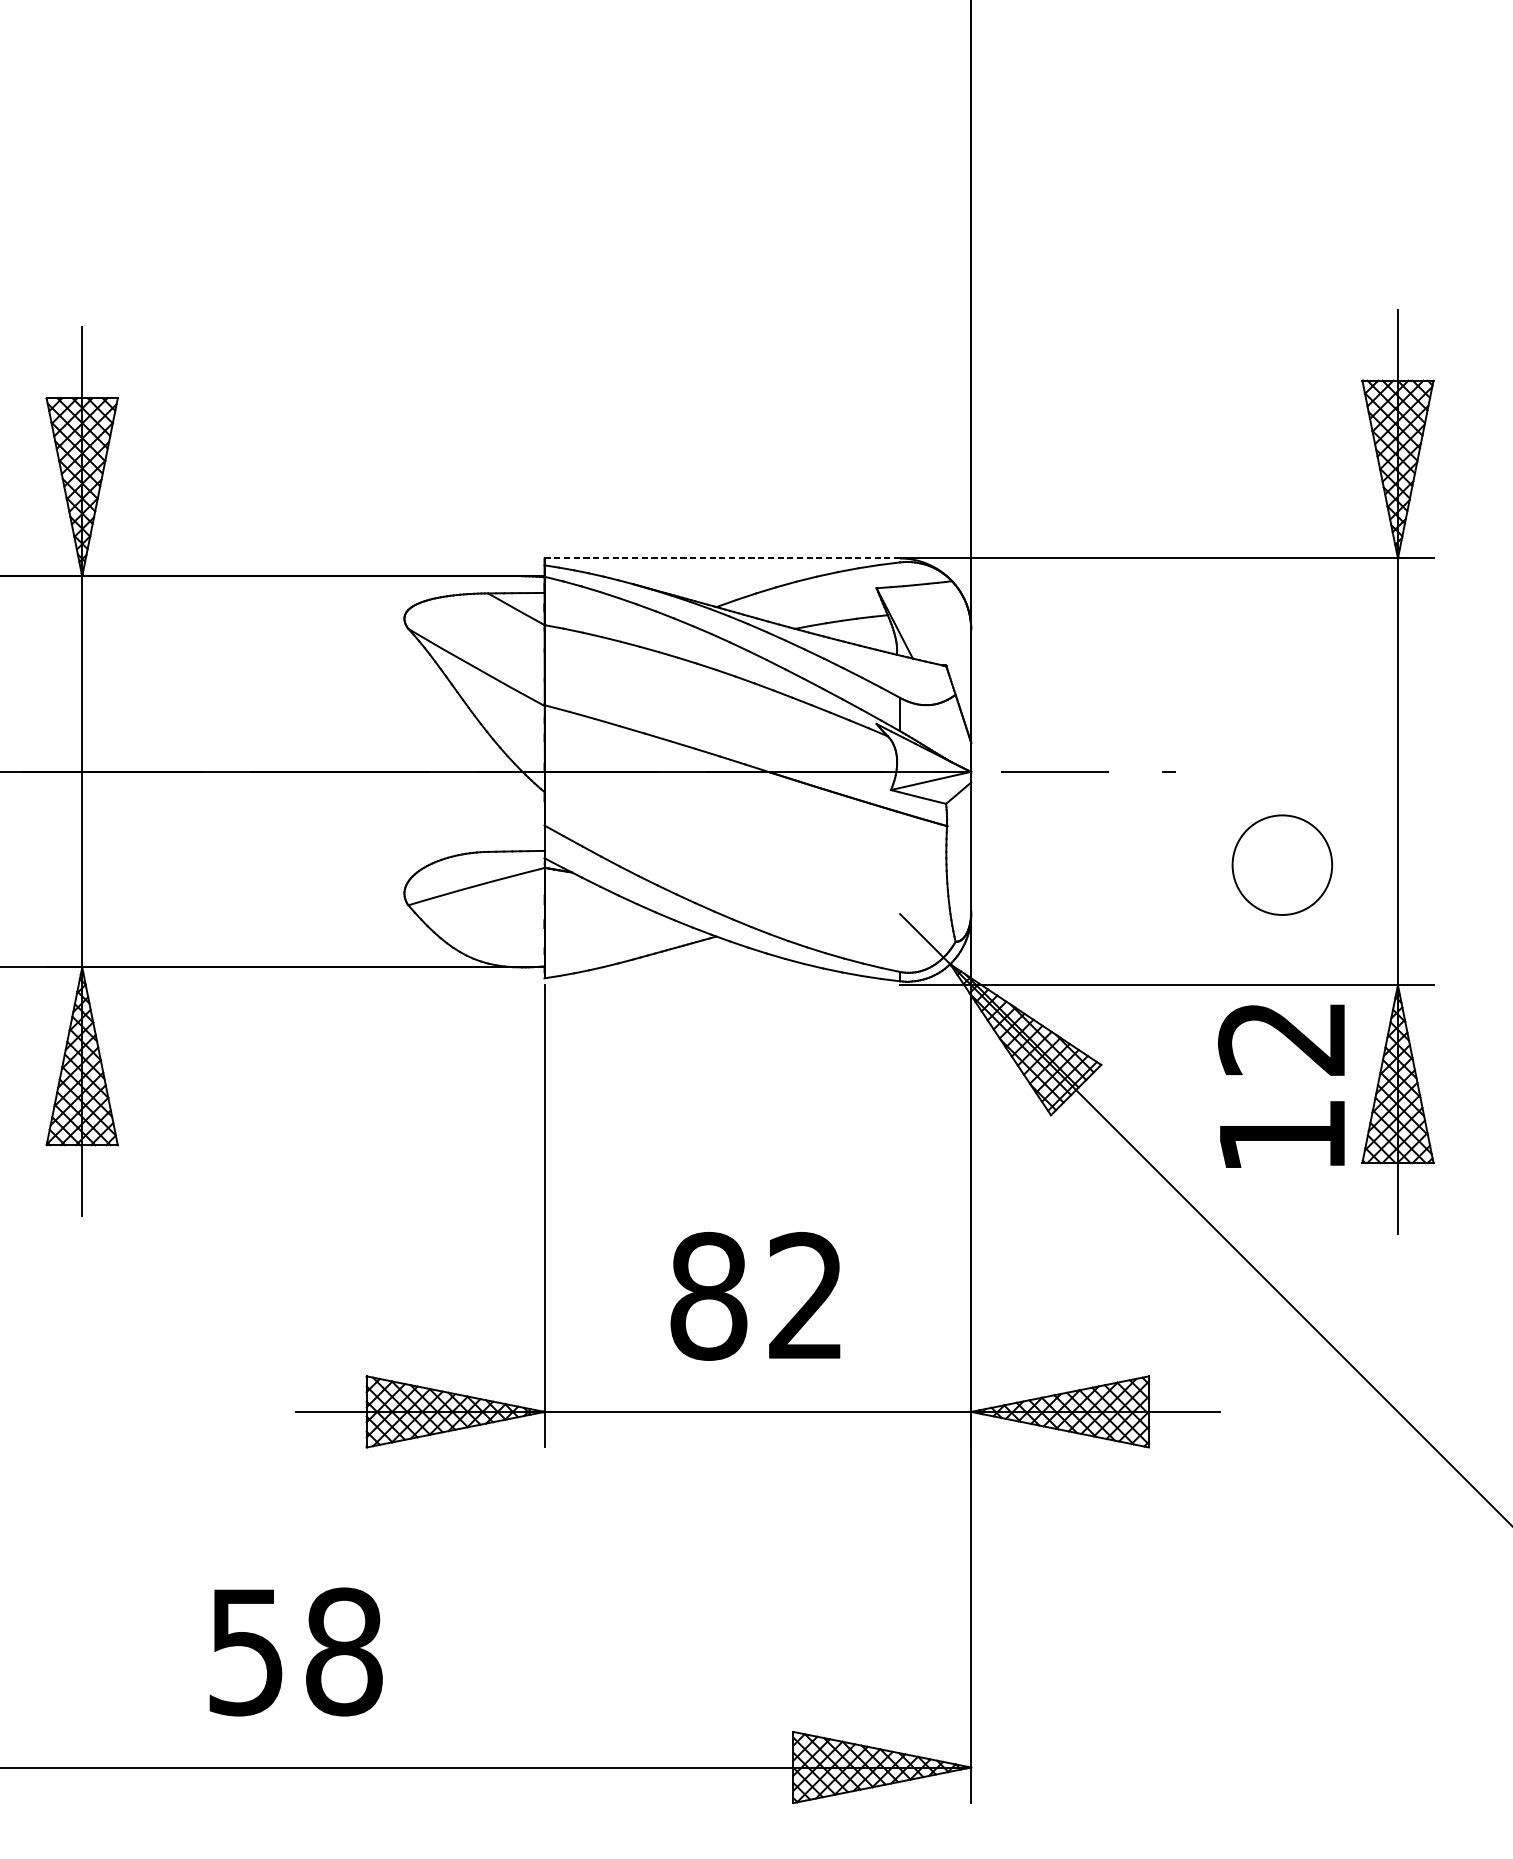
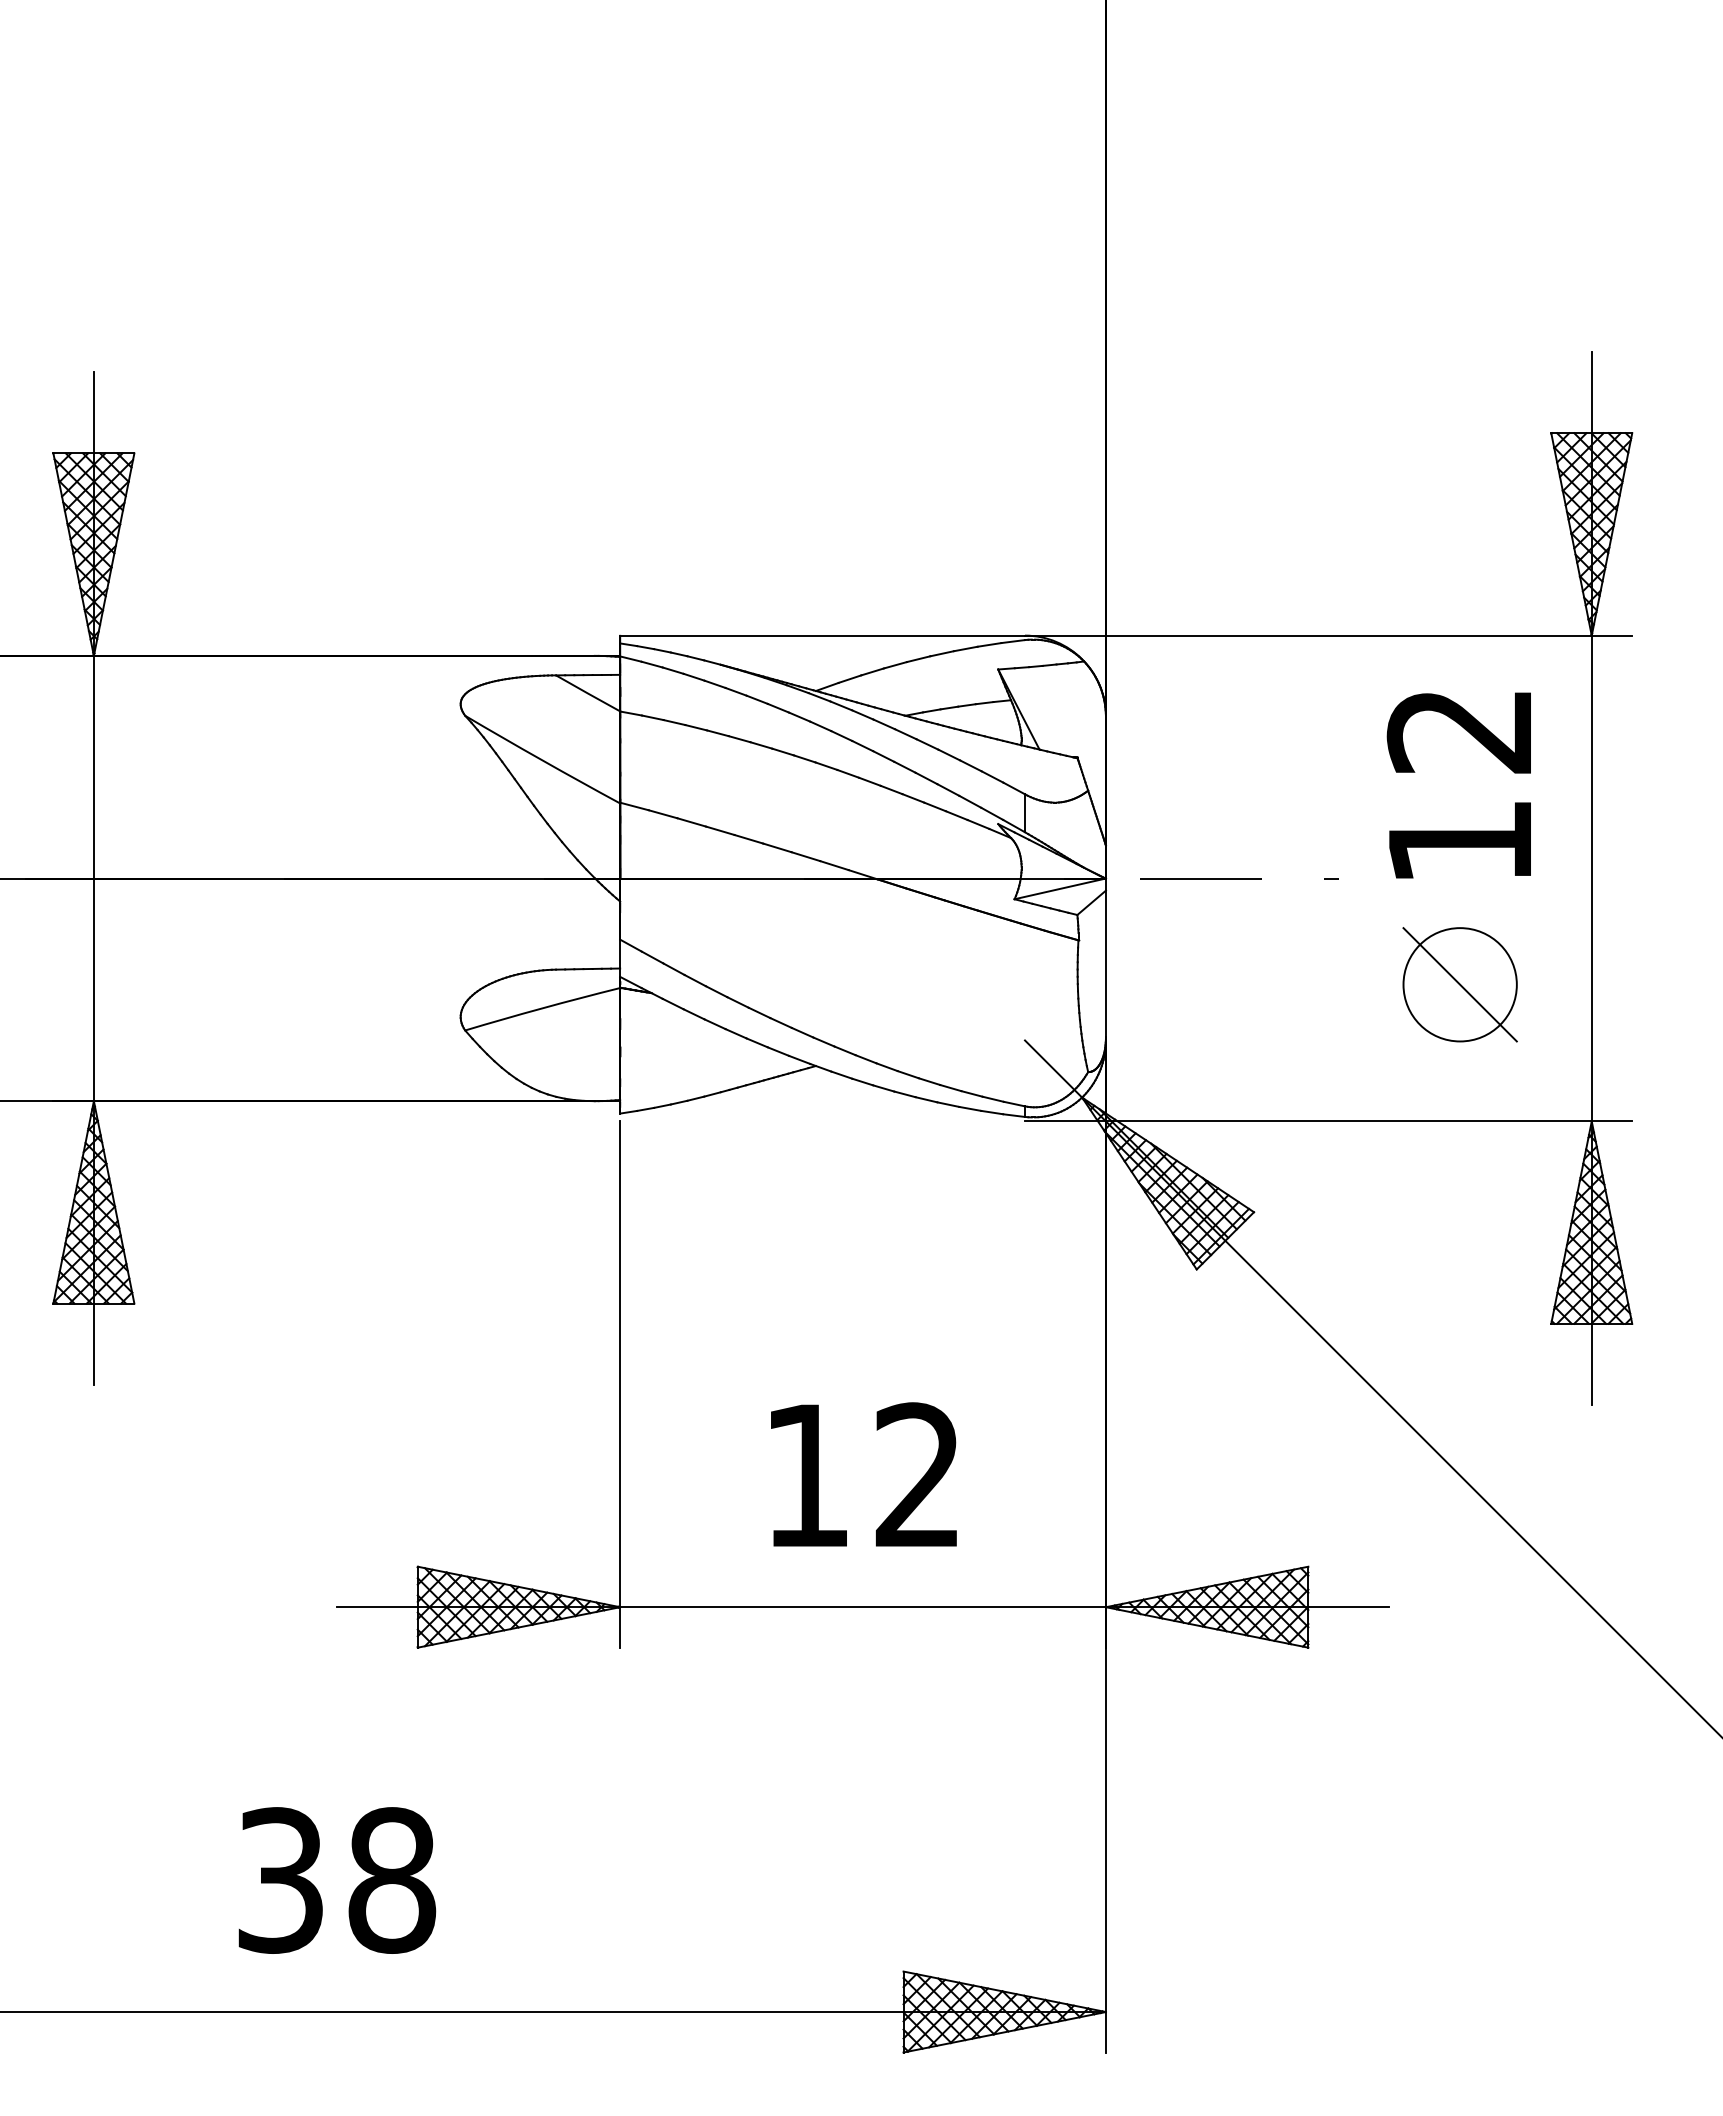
line: (722, 558) -> (822, 635), dashed -> solid
line: (1281, 864) -> (1459, 984), added
text: (1280, 1086) -> (1458, 785), moved
text: (709, 1296) -> (807, 1475), 82 -> 12
text: (246, 1651) -> (280, 1880), 58 -> 38

